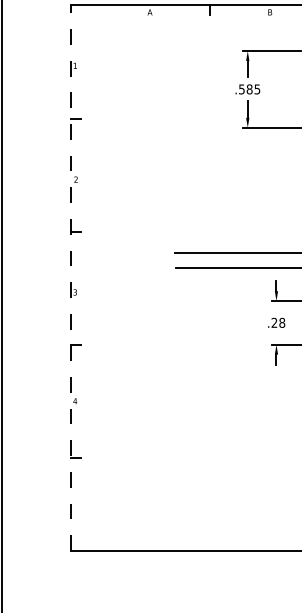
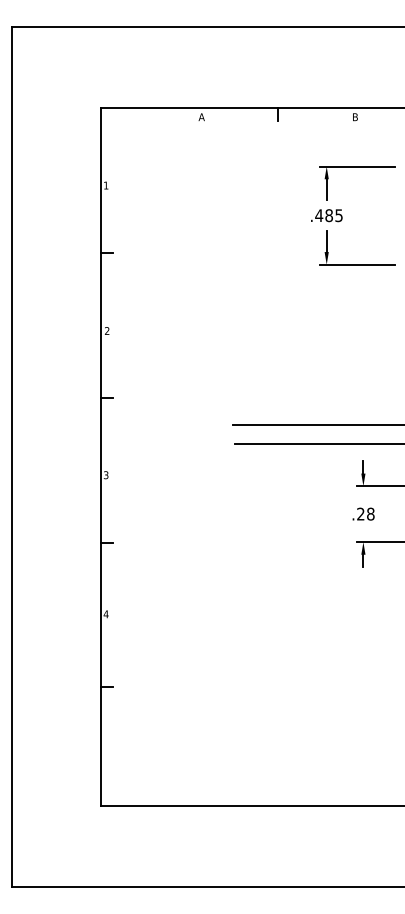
text: (242, 89) -> (319, 215), .585 -> .485
line: (70, 278) -> (100, 457), dashed -> solid

